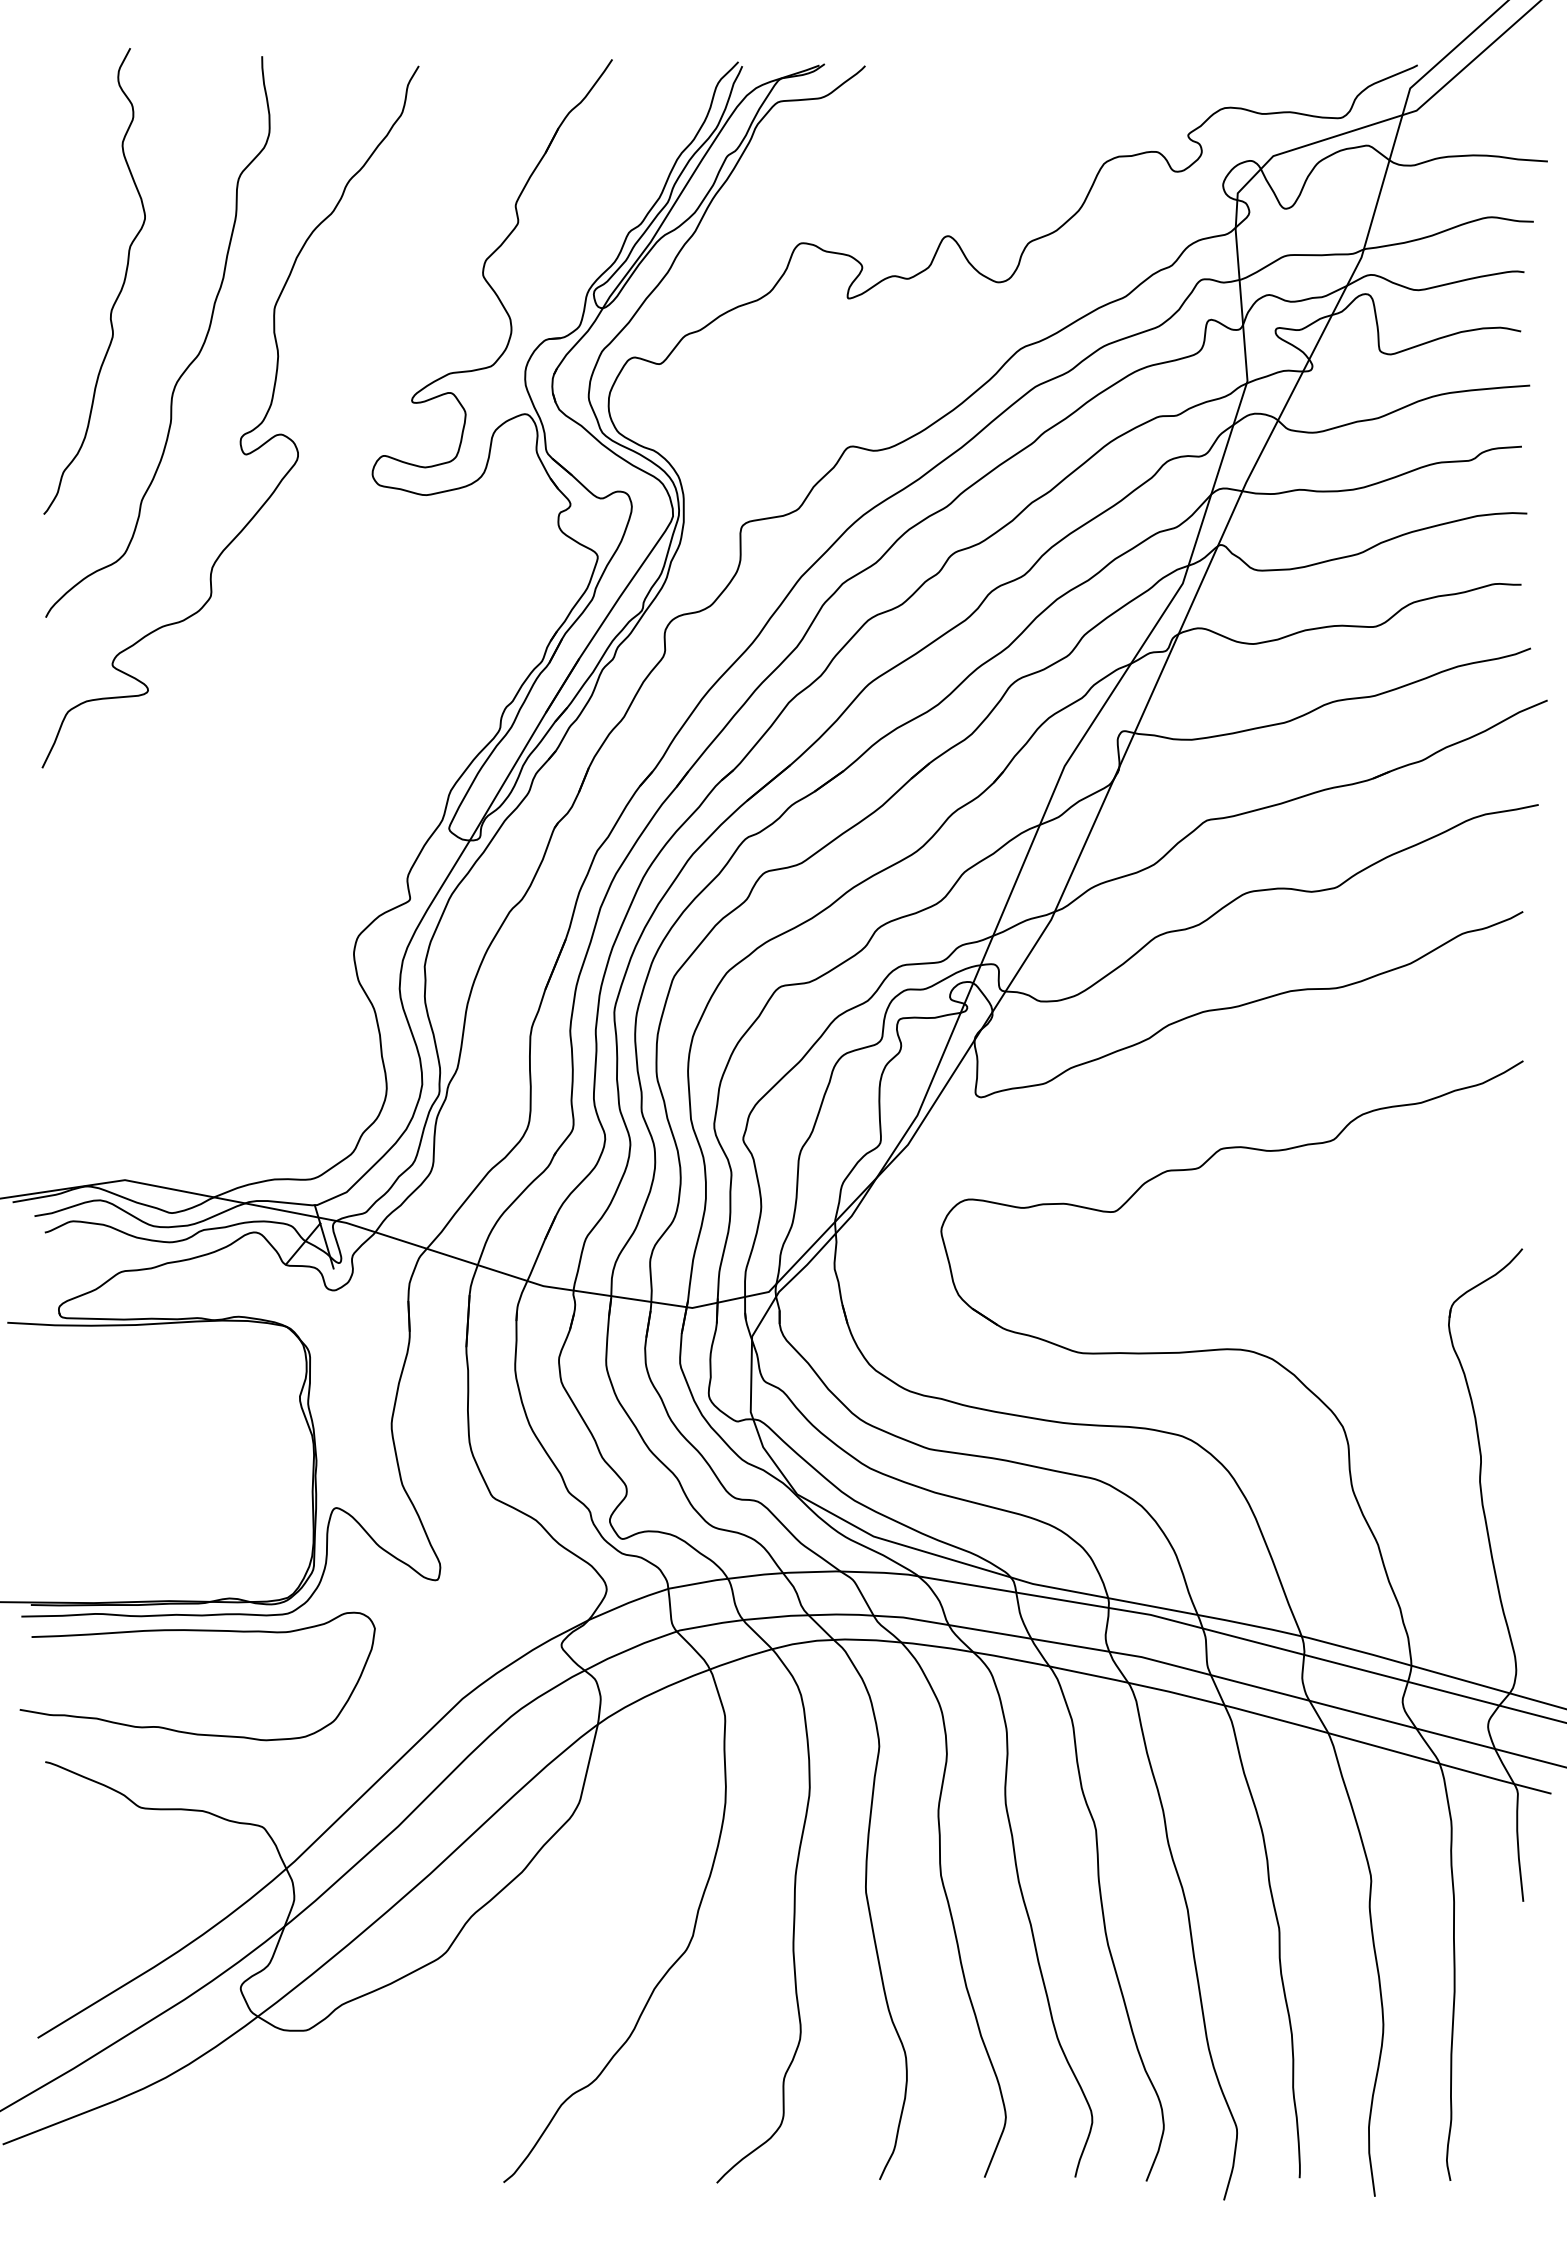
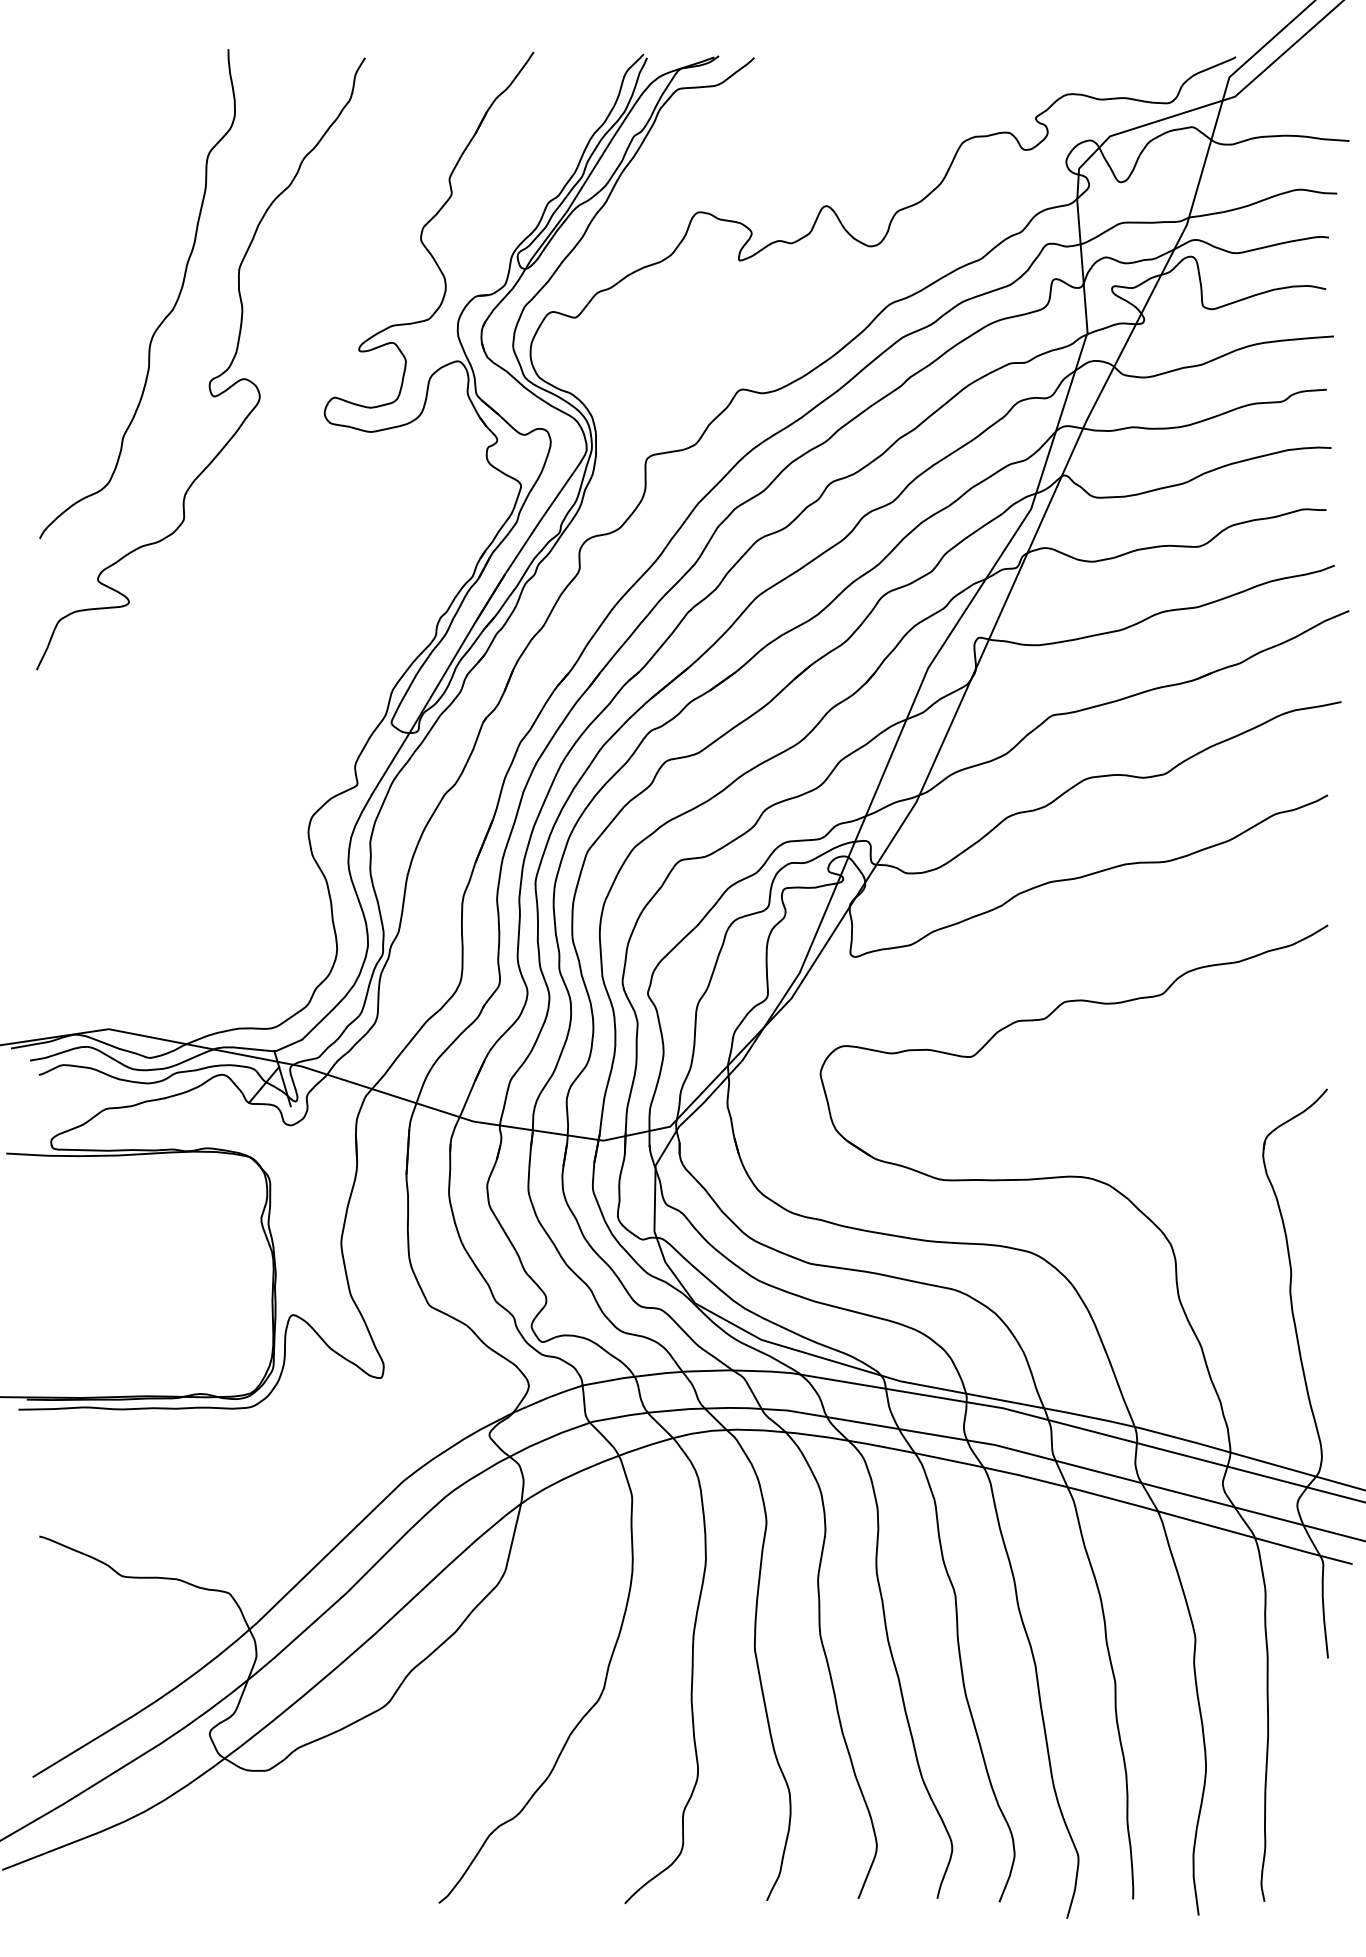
curve: (118, 293) -> (103, 256), removed
curve: (197, 1631) -> (172, 1422), removed

